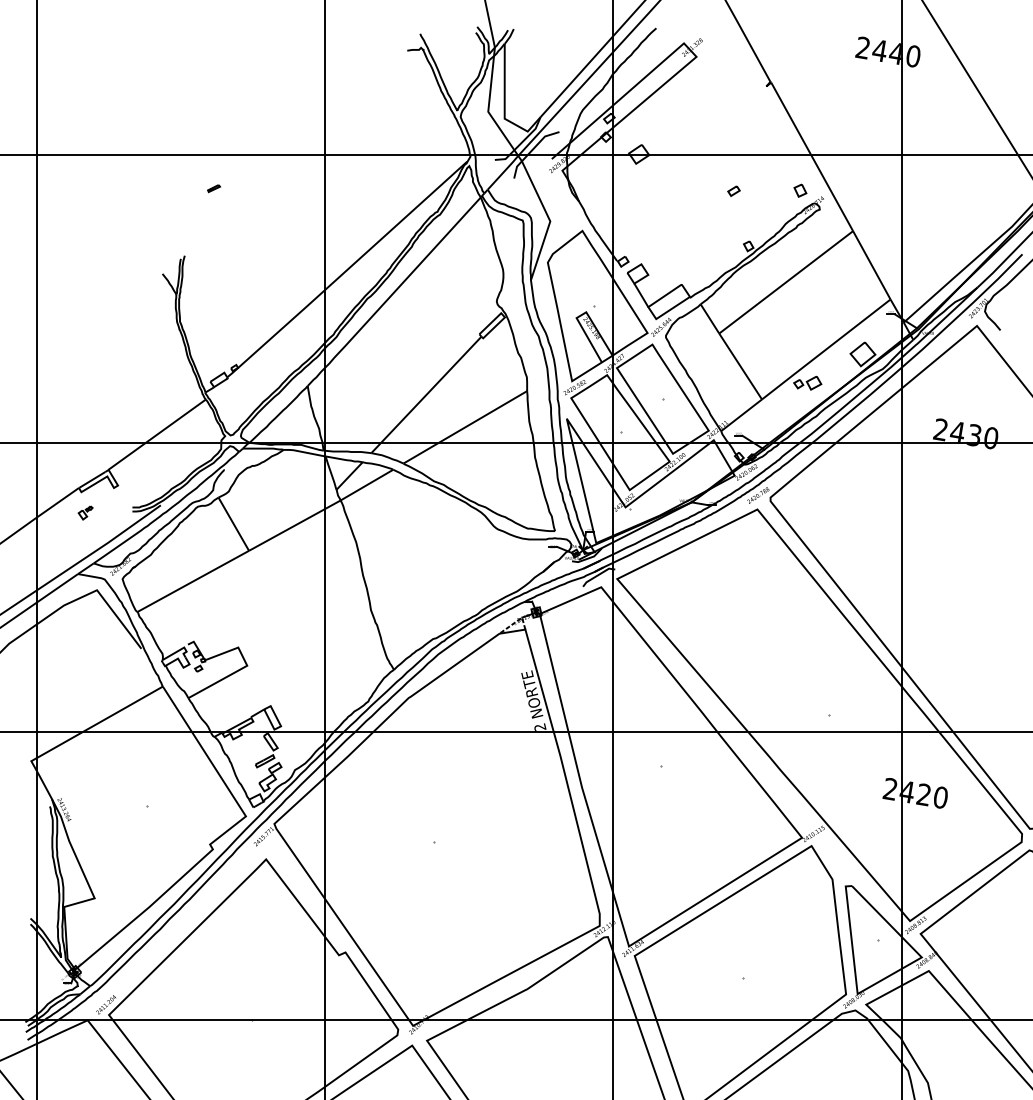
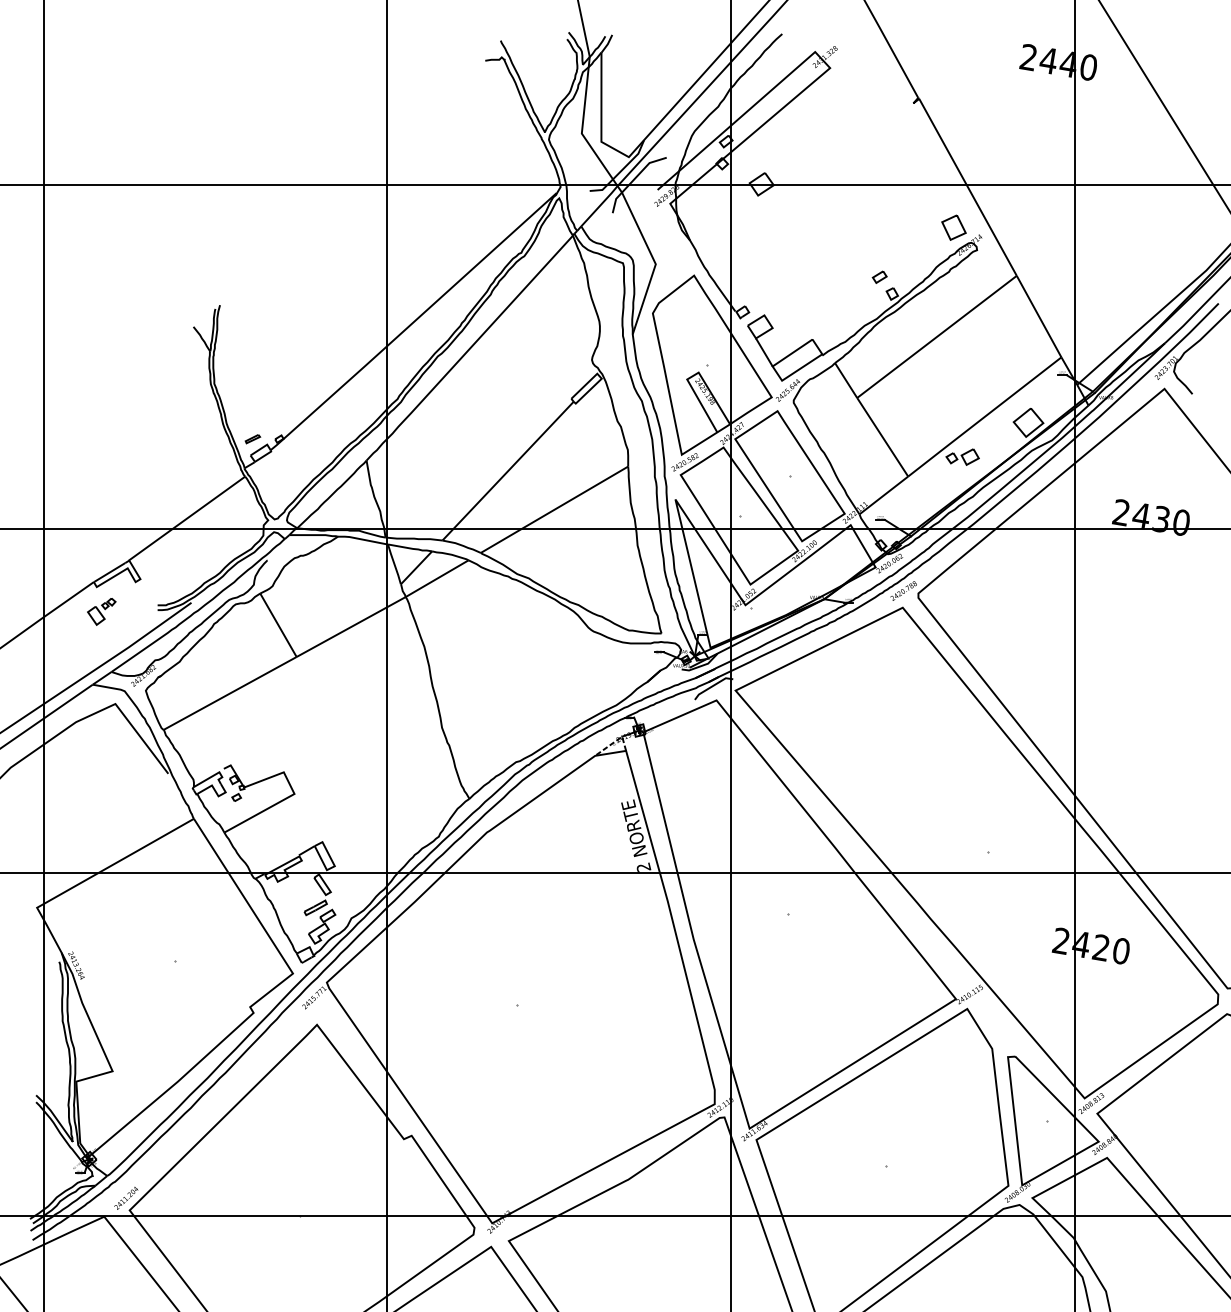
part: (213, 188) -> (252, 439), moved
part: (733, 190) -> (879, 276), moved
part: (800, 190) -> (953, 227), size x1.67
part: (85, 512) -> (101, 611), size x1.67

